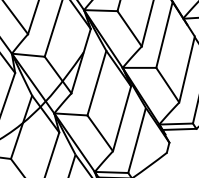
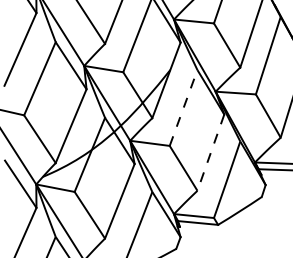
line: (96, 82) -> (183, 107), solid -> dashed
line: (121, 119) -> (210, 153), solid -> dashed

